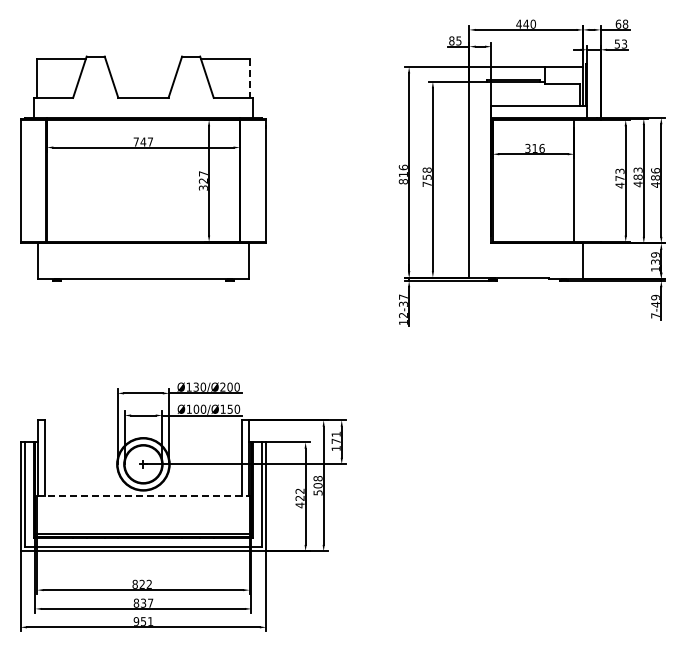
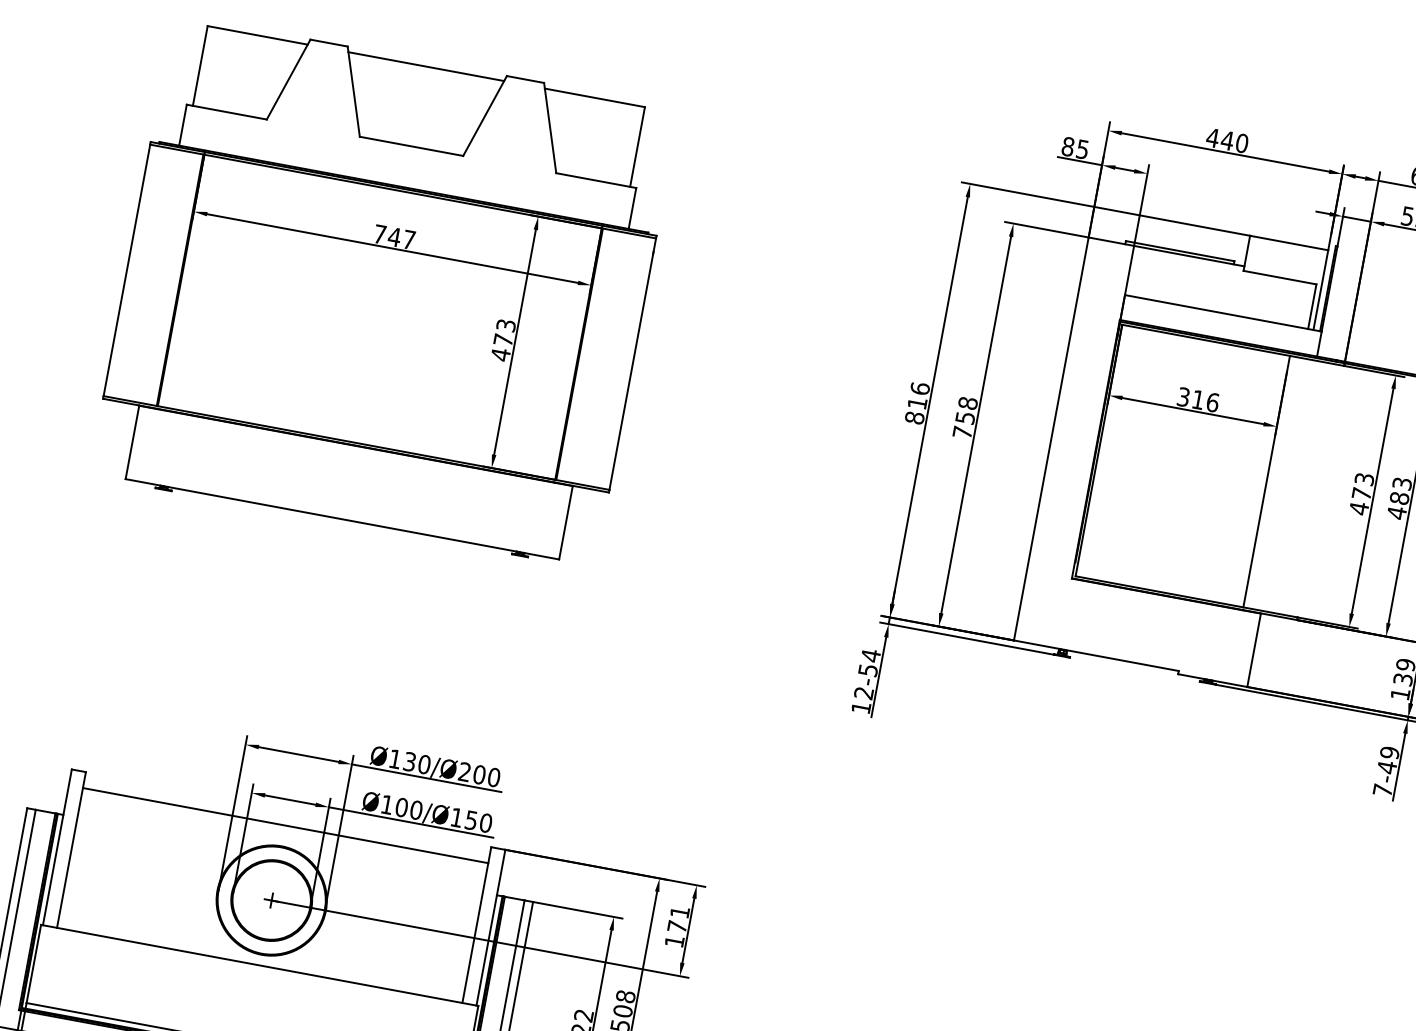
line: (143, 59) -> (426, 67), added
line: (249, 79) -> (636, 148), dashed -> solid
text: (202, 180) -> (501, 338), 327 -> 473
text: (402, 300) -> (867, 662), 12-37 -> 12-54
line: (142, 427) -> (283, 824), added
line: (143, 495) -> (259, 964), dashed -> solid

